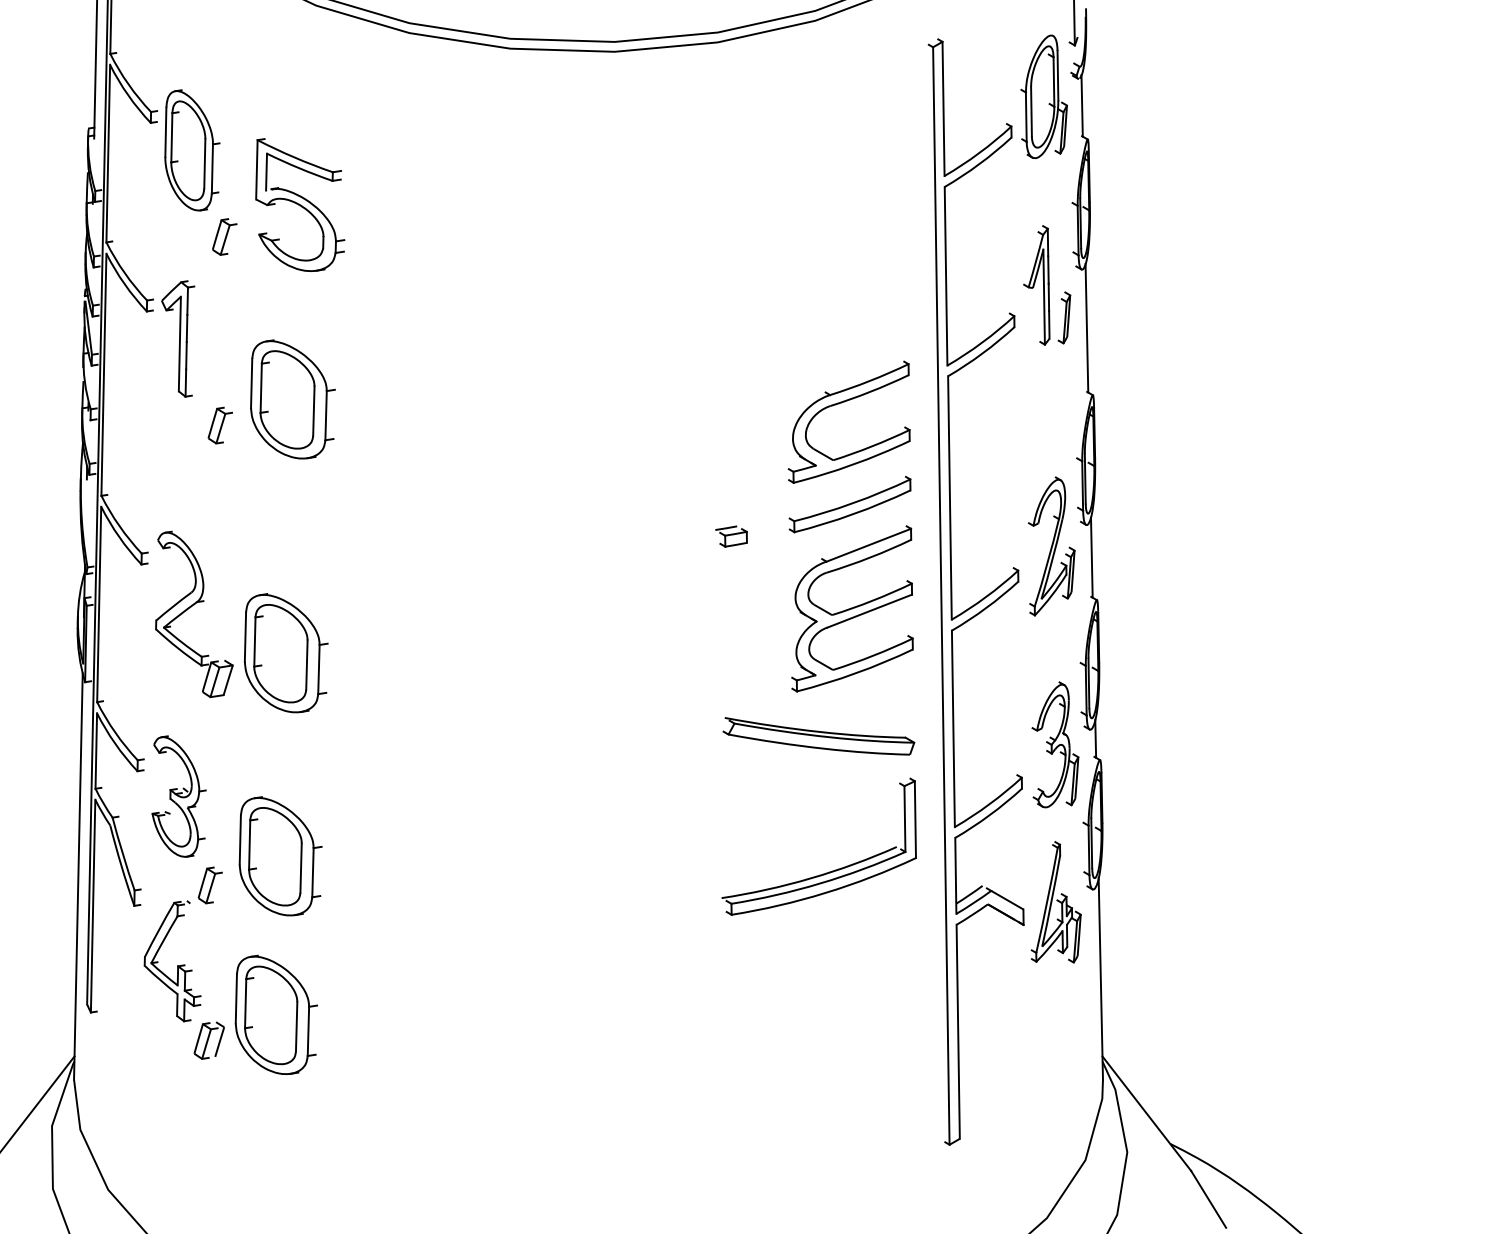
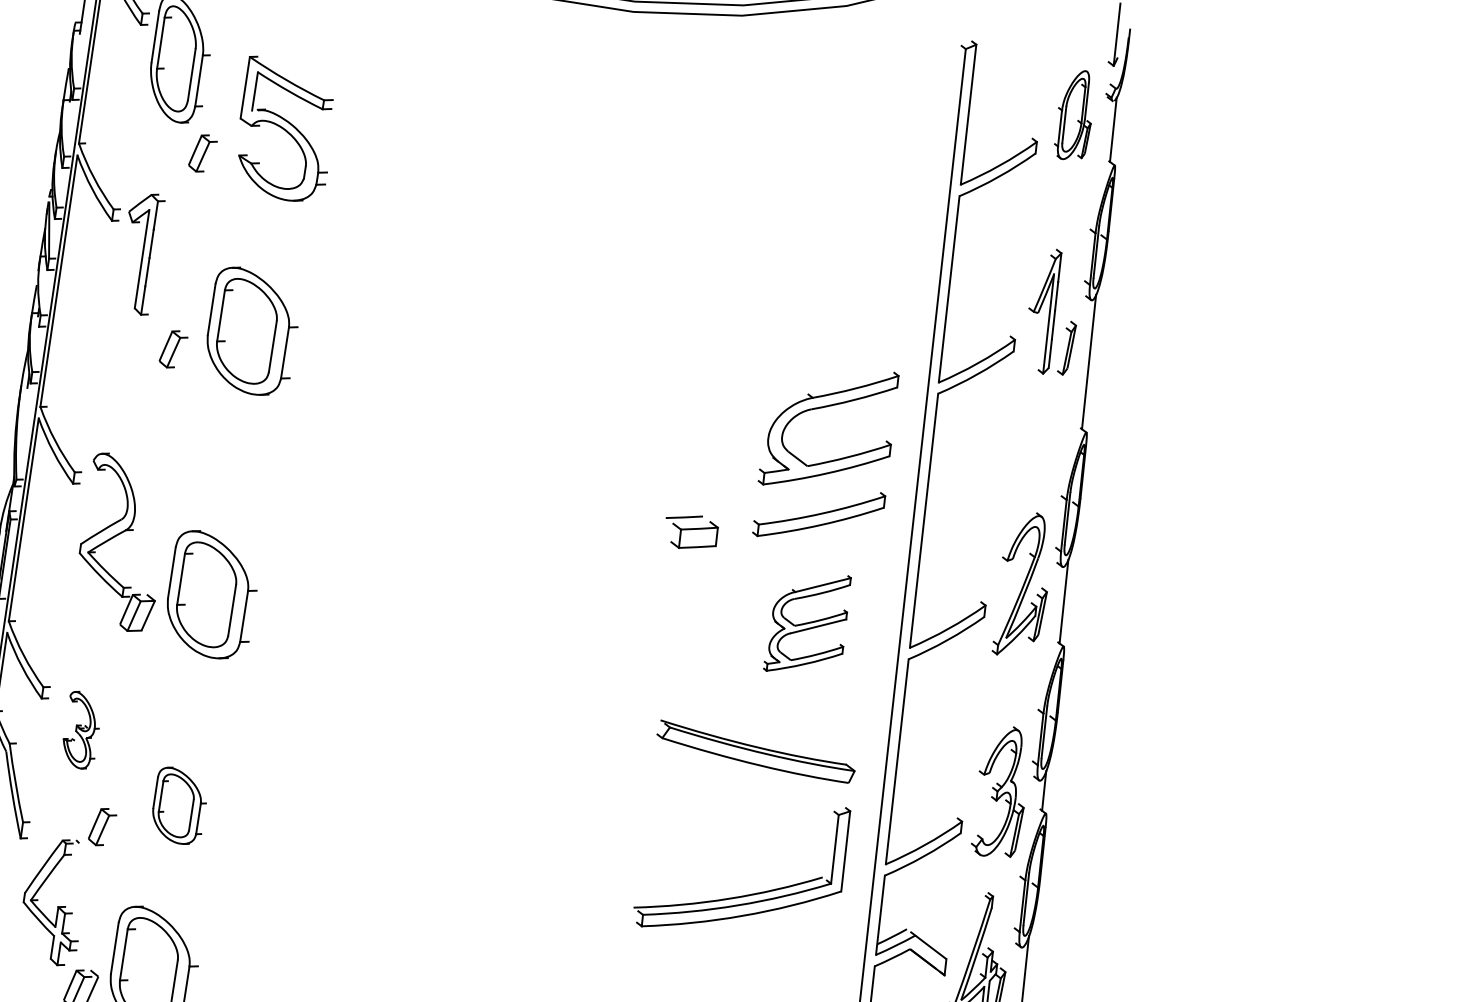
part: (1043, 96) -> (1074, 114), size x0.7
part: (731, 536) -> (691, 532), size x1.6
part: (852, 608) -> (807, 623), size x0.6
part: (178, 796) -> (81, 730), size x0.6
part: (280, 856) -> (179, 806), size x0.6

